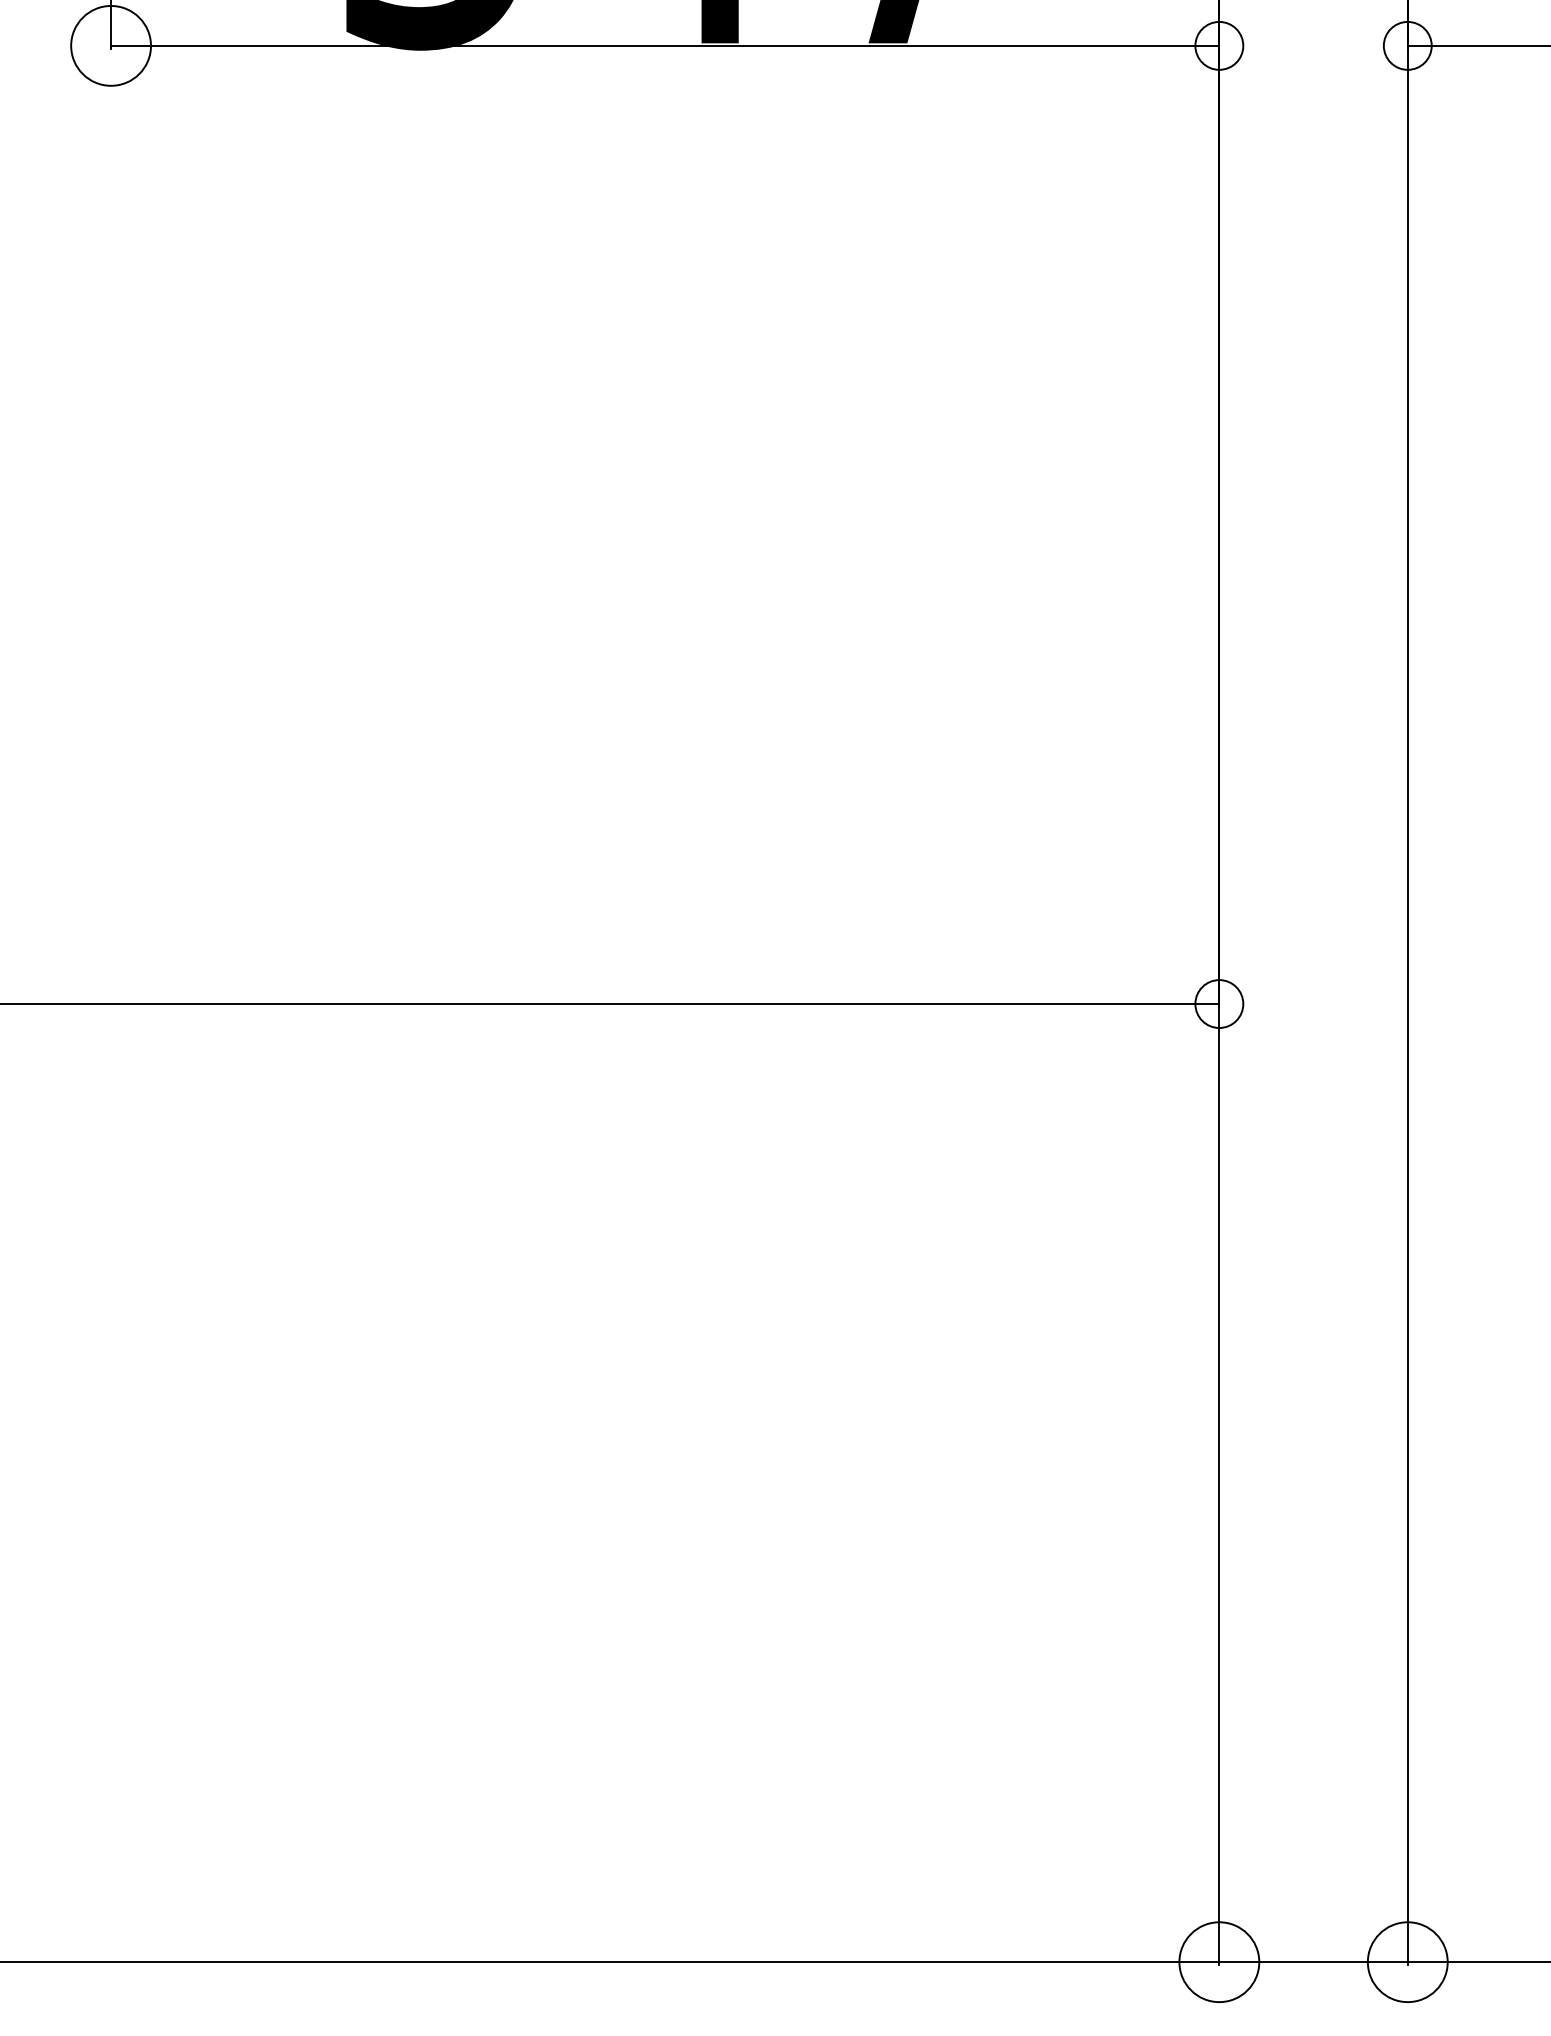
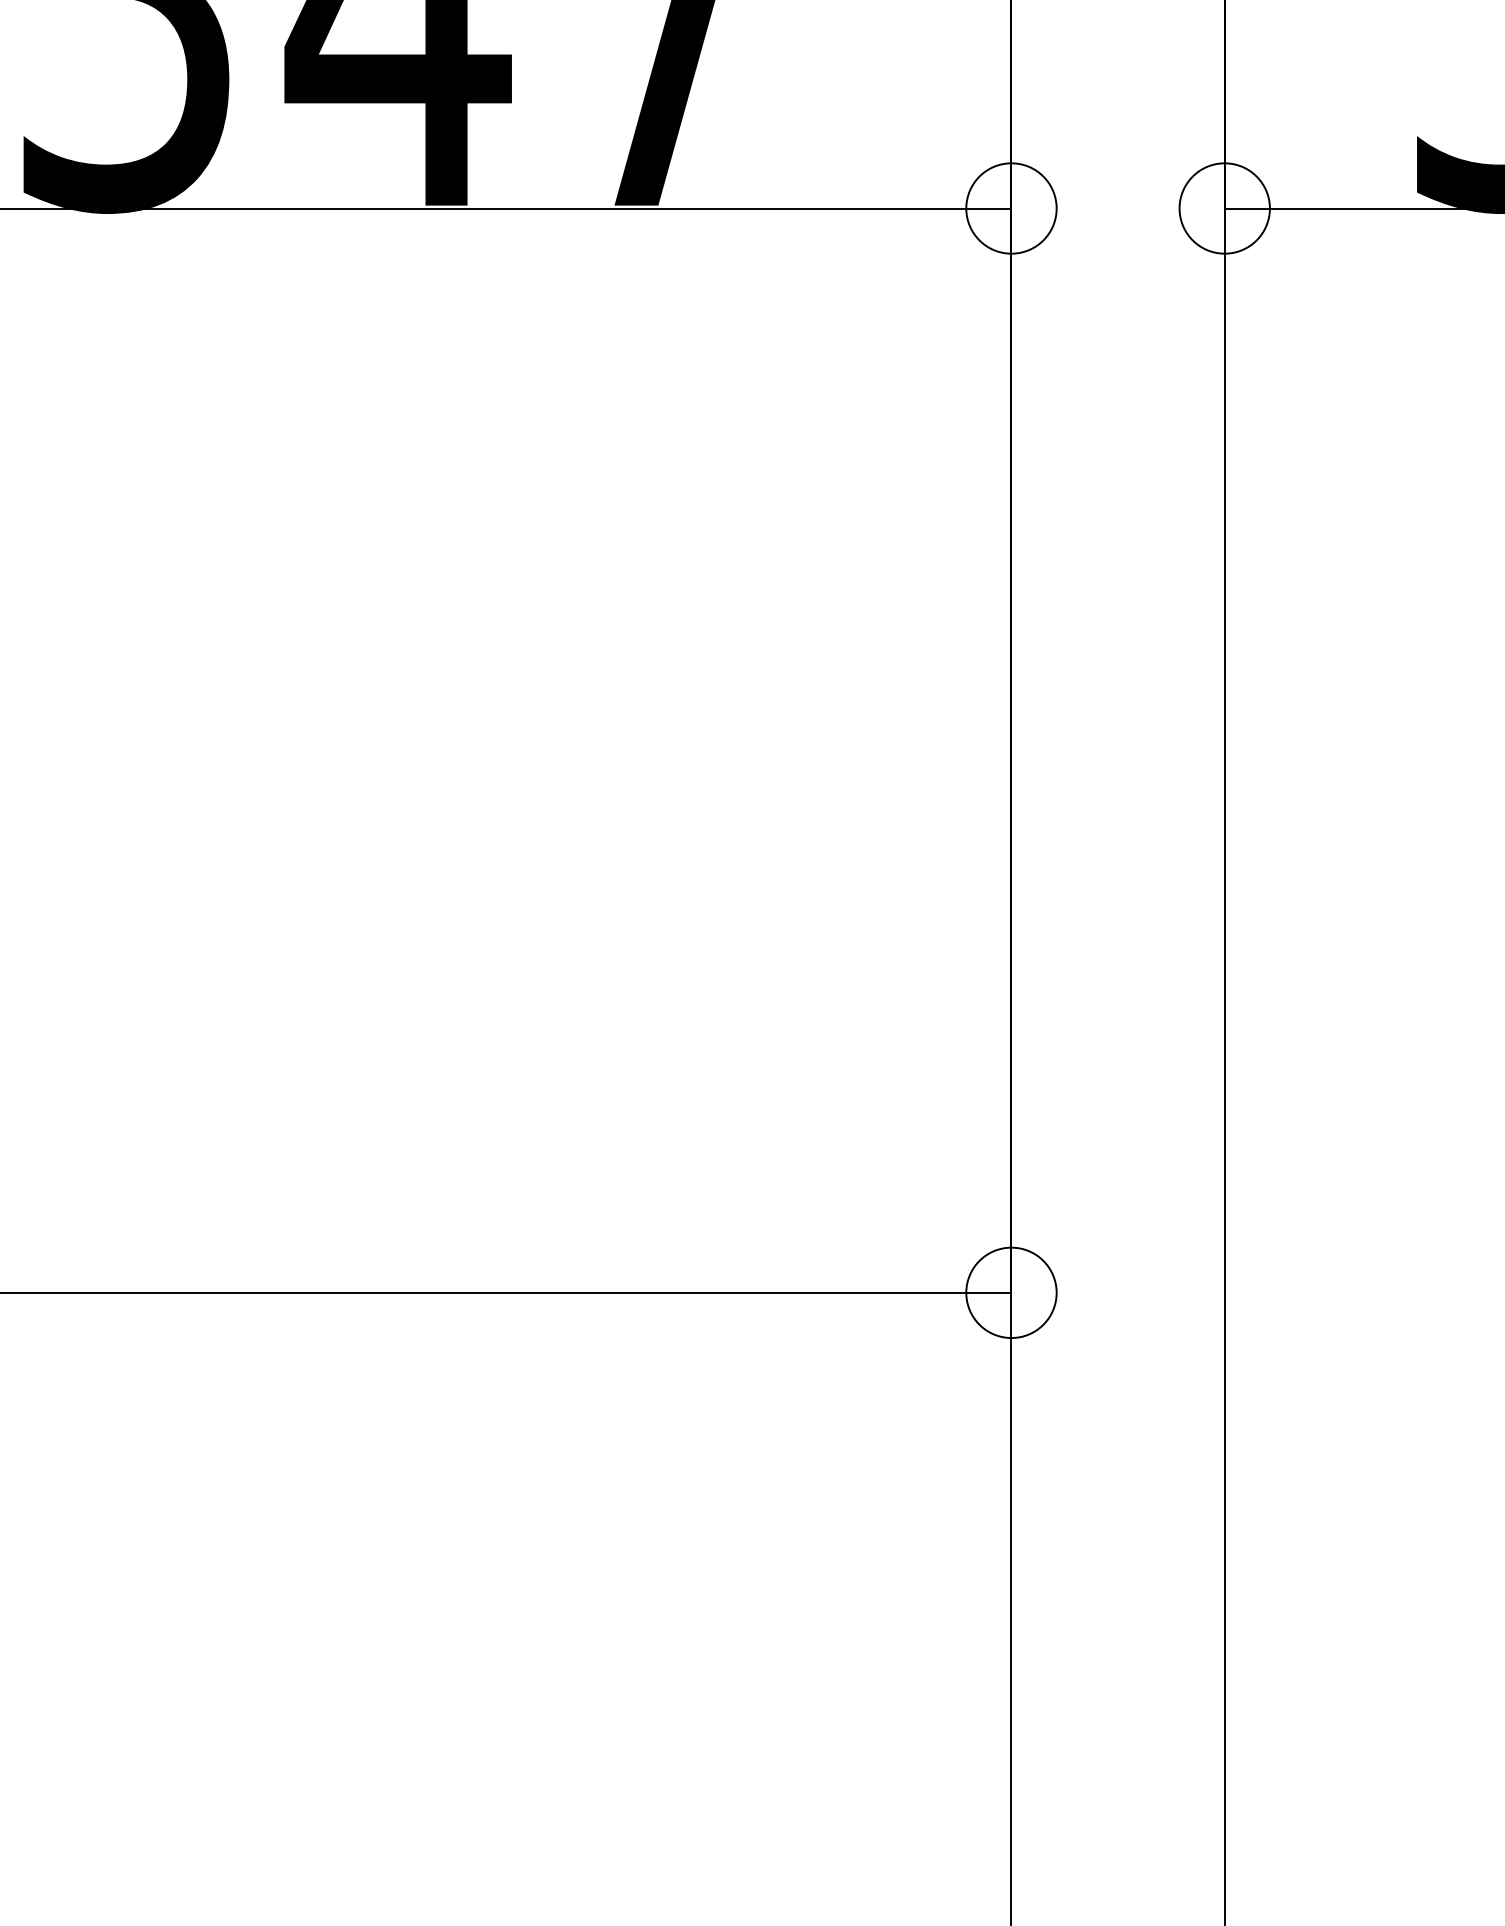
circle: (1219, 45) -> (1011, 208), size x1.67
circle: (1407, 45) -> (1224, 208), size x1.67
circle: (1219, 1003) -> (1011, 1292), size x1.67

